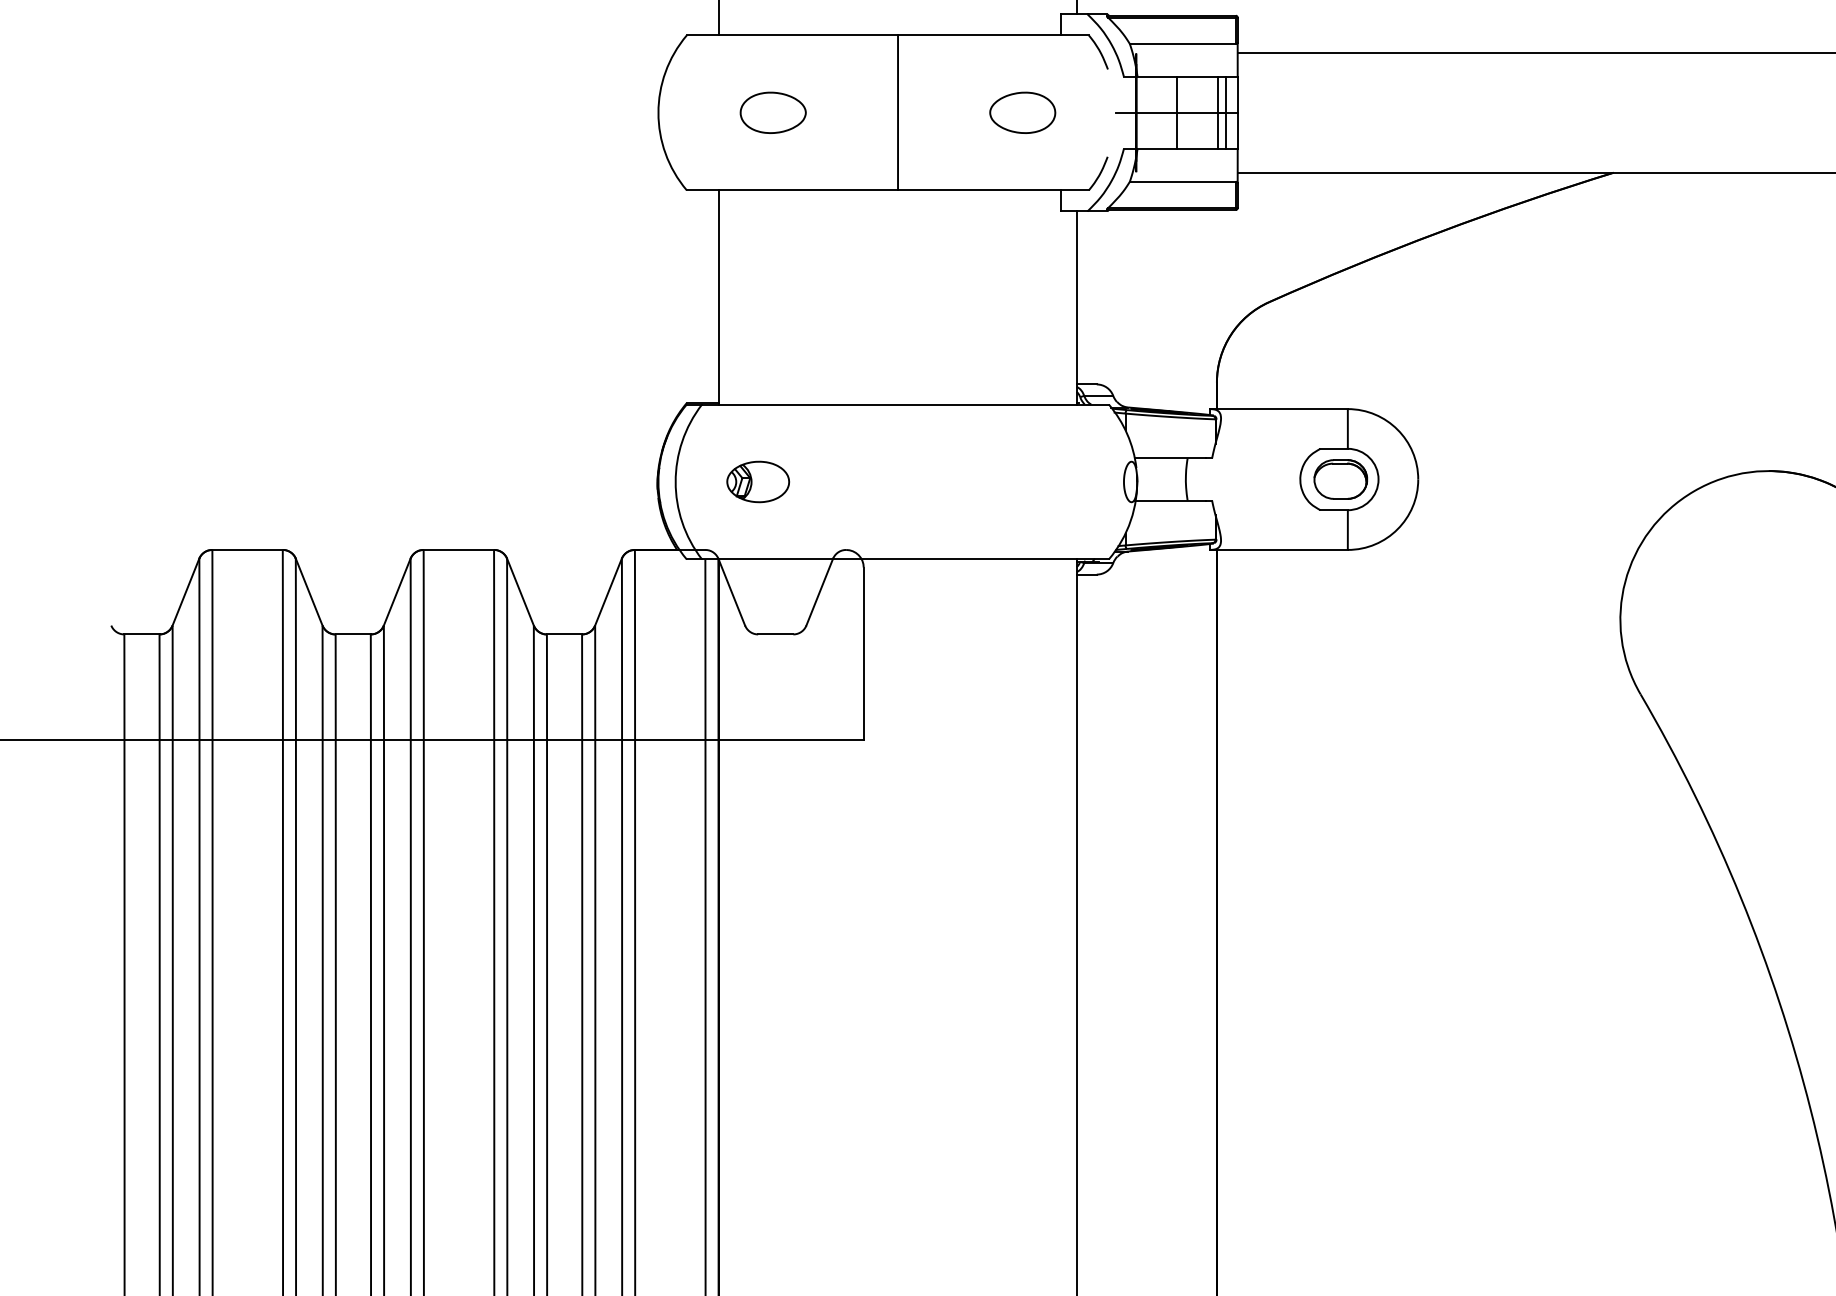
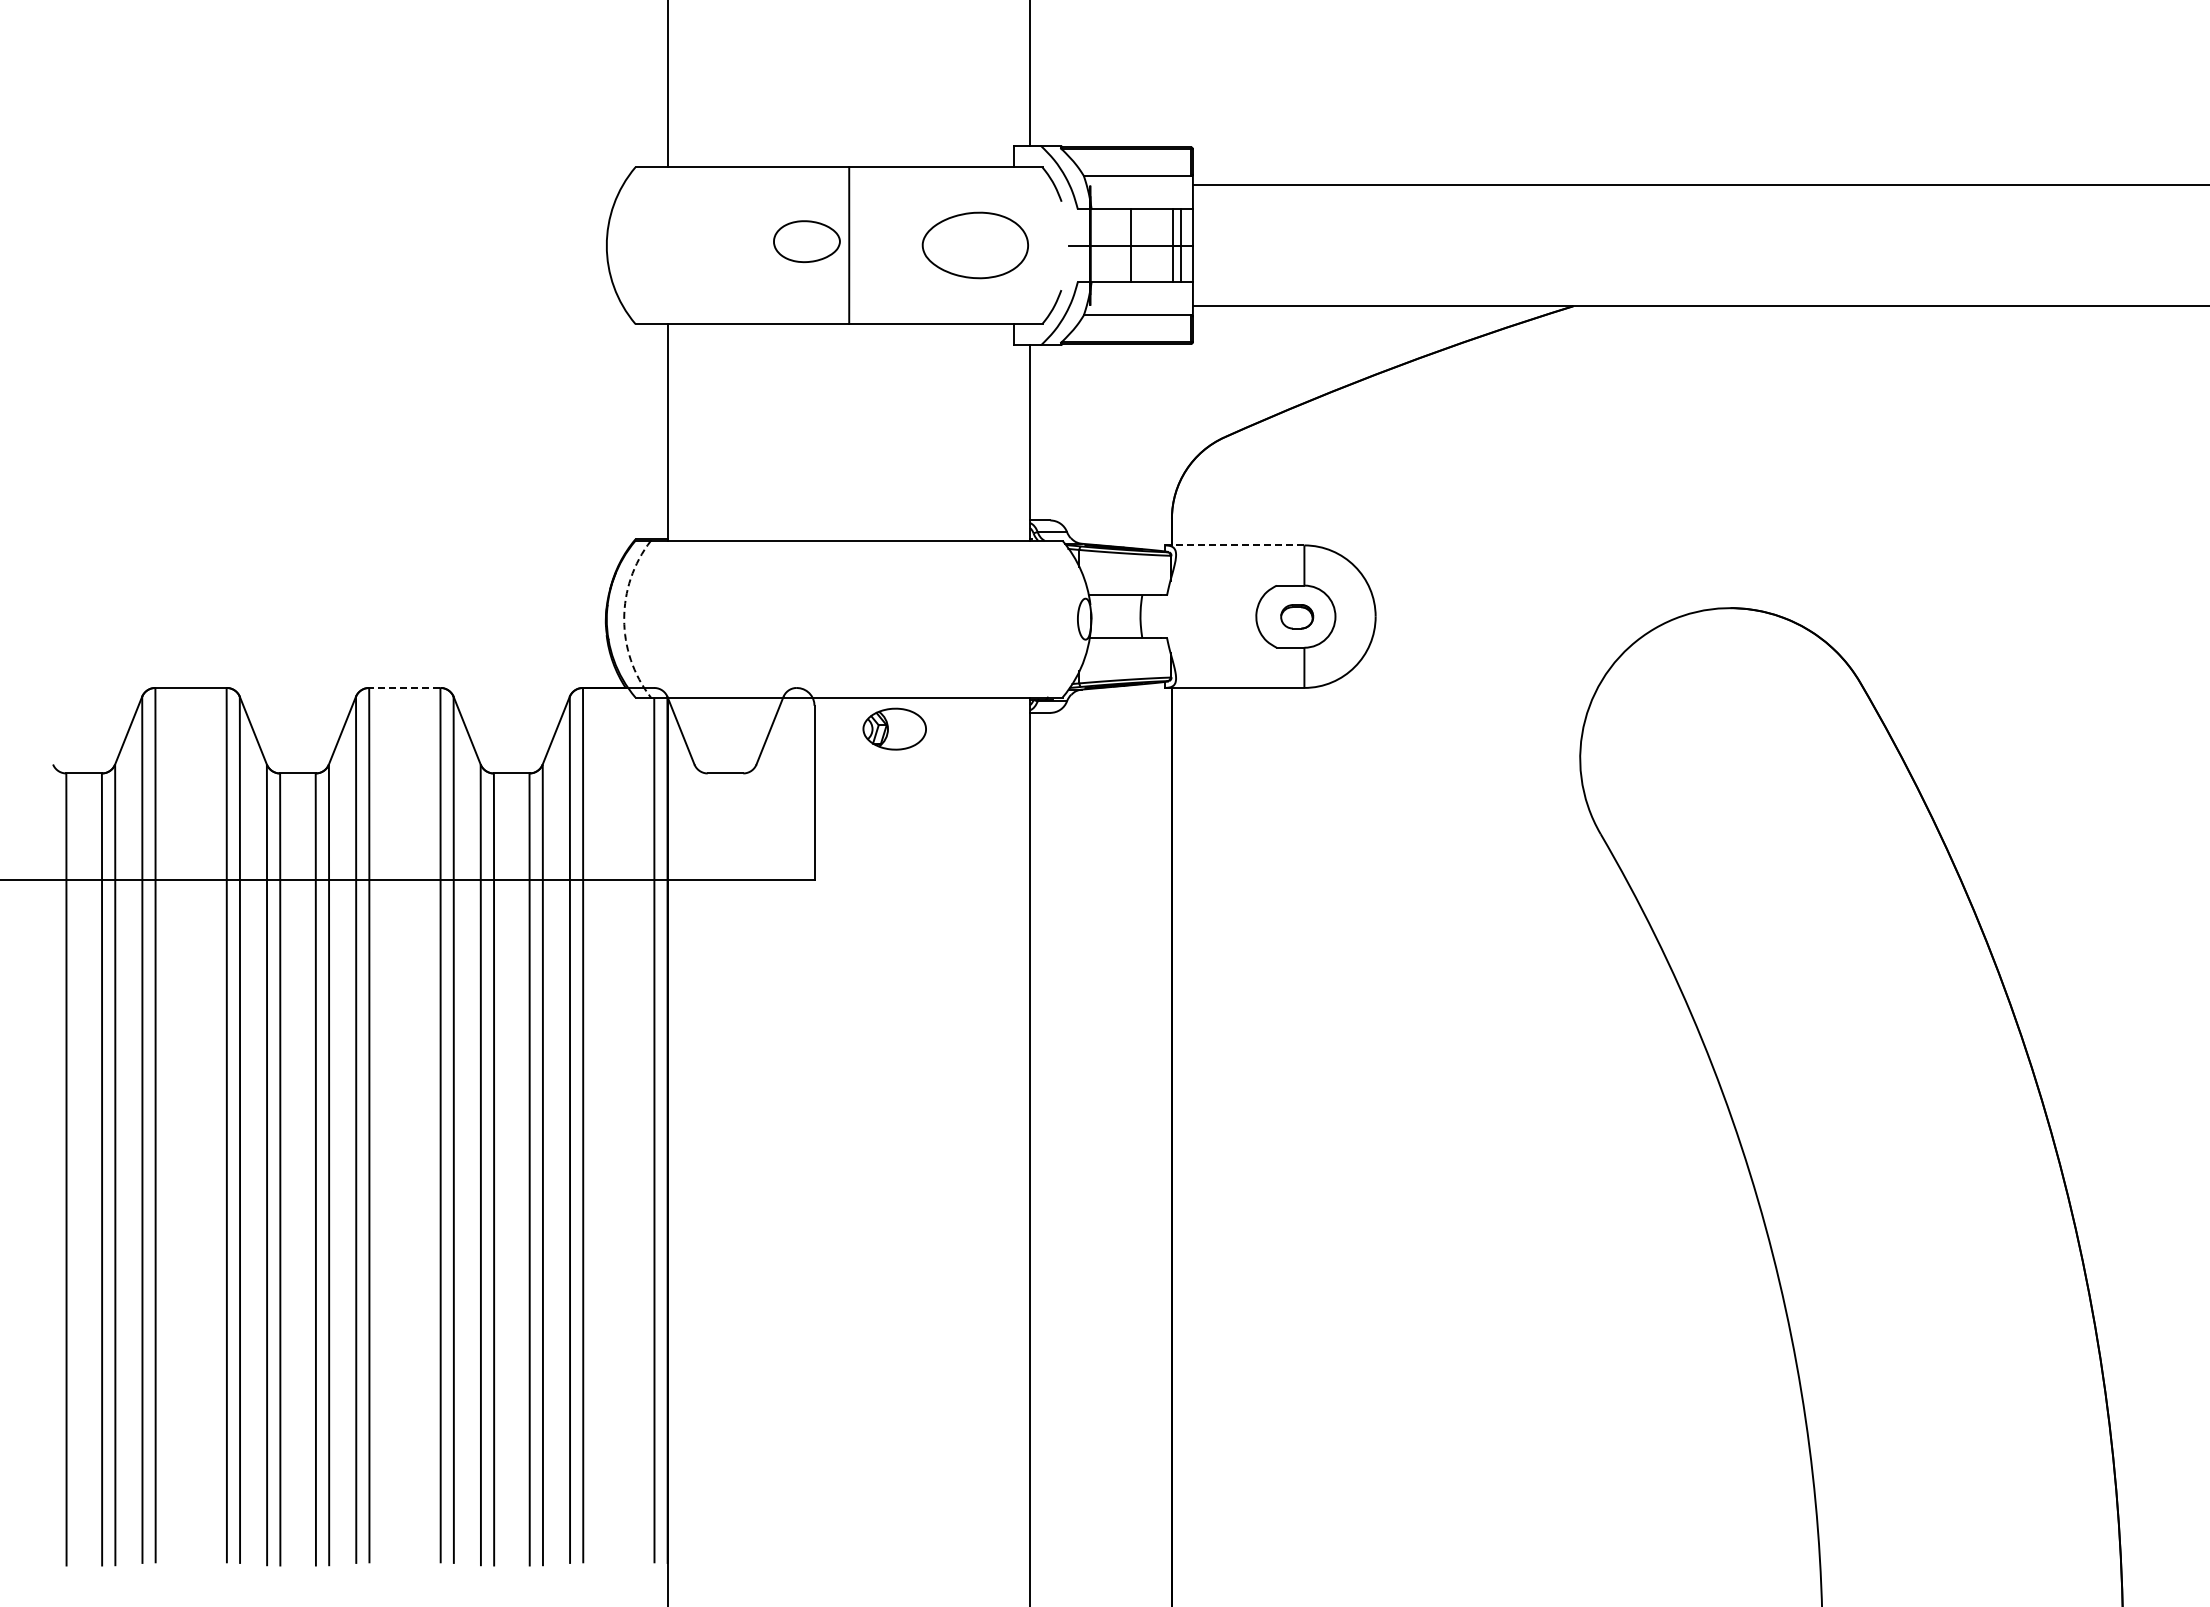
part: (772, 112) -> (806, 241), moved
part: (1022, 112) -> (975, 245), size x1.6
line: (1278, 409) -> (1234, 545), solid -> dashed
part: (1340, 479) -> (1296, 616), size x0.6
part: (757, 481) -> (894, 728), moved
arc: (675, 482) -> (624, 619), solid -> dashed
line: (458, 549) -> (404, 687), solid -> dashed

